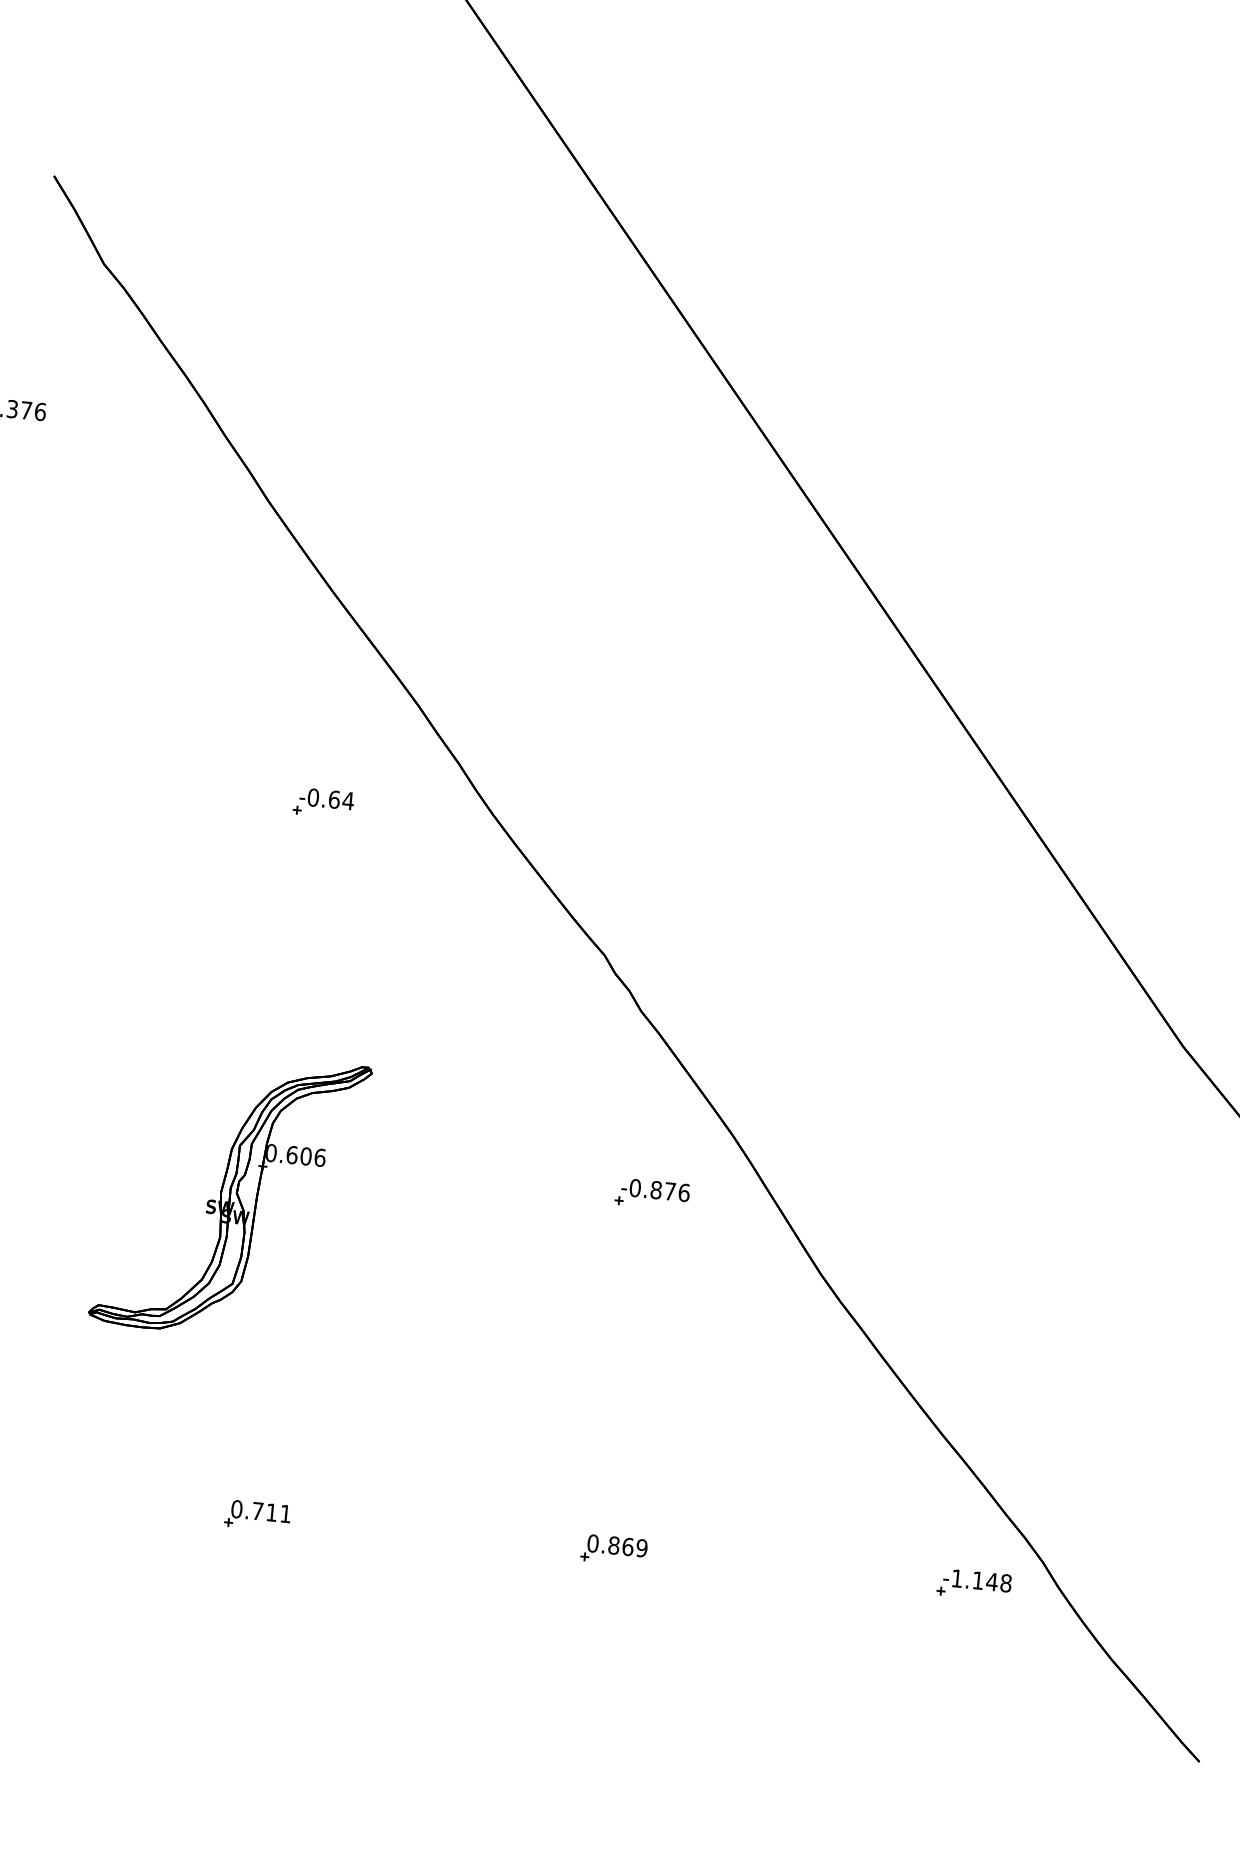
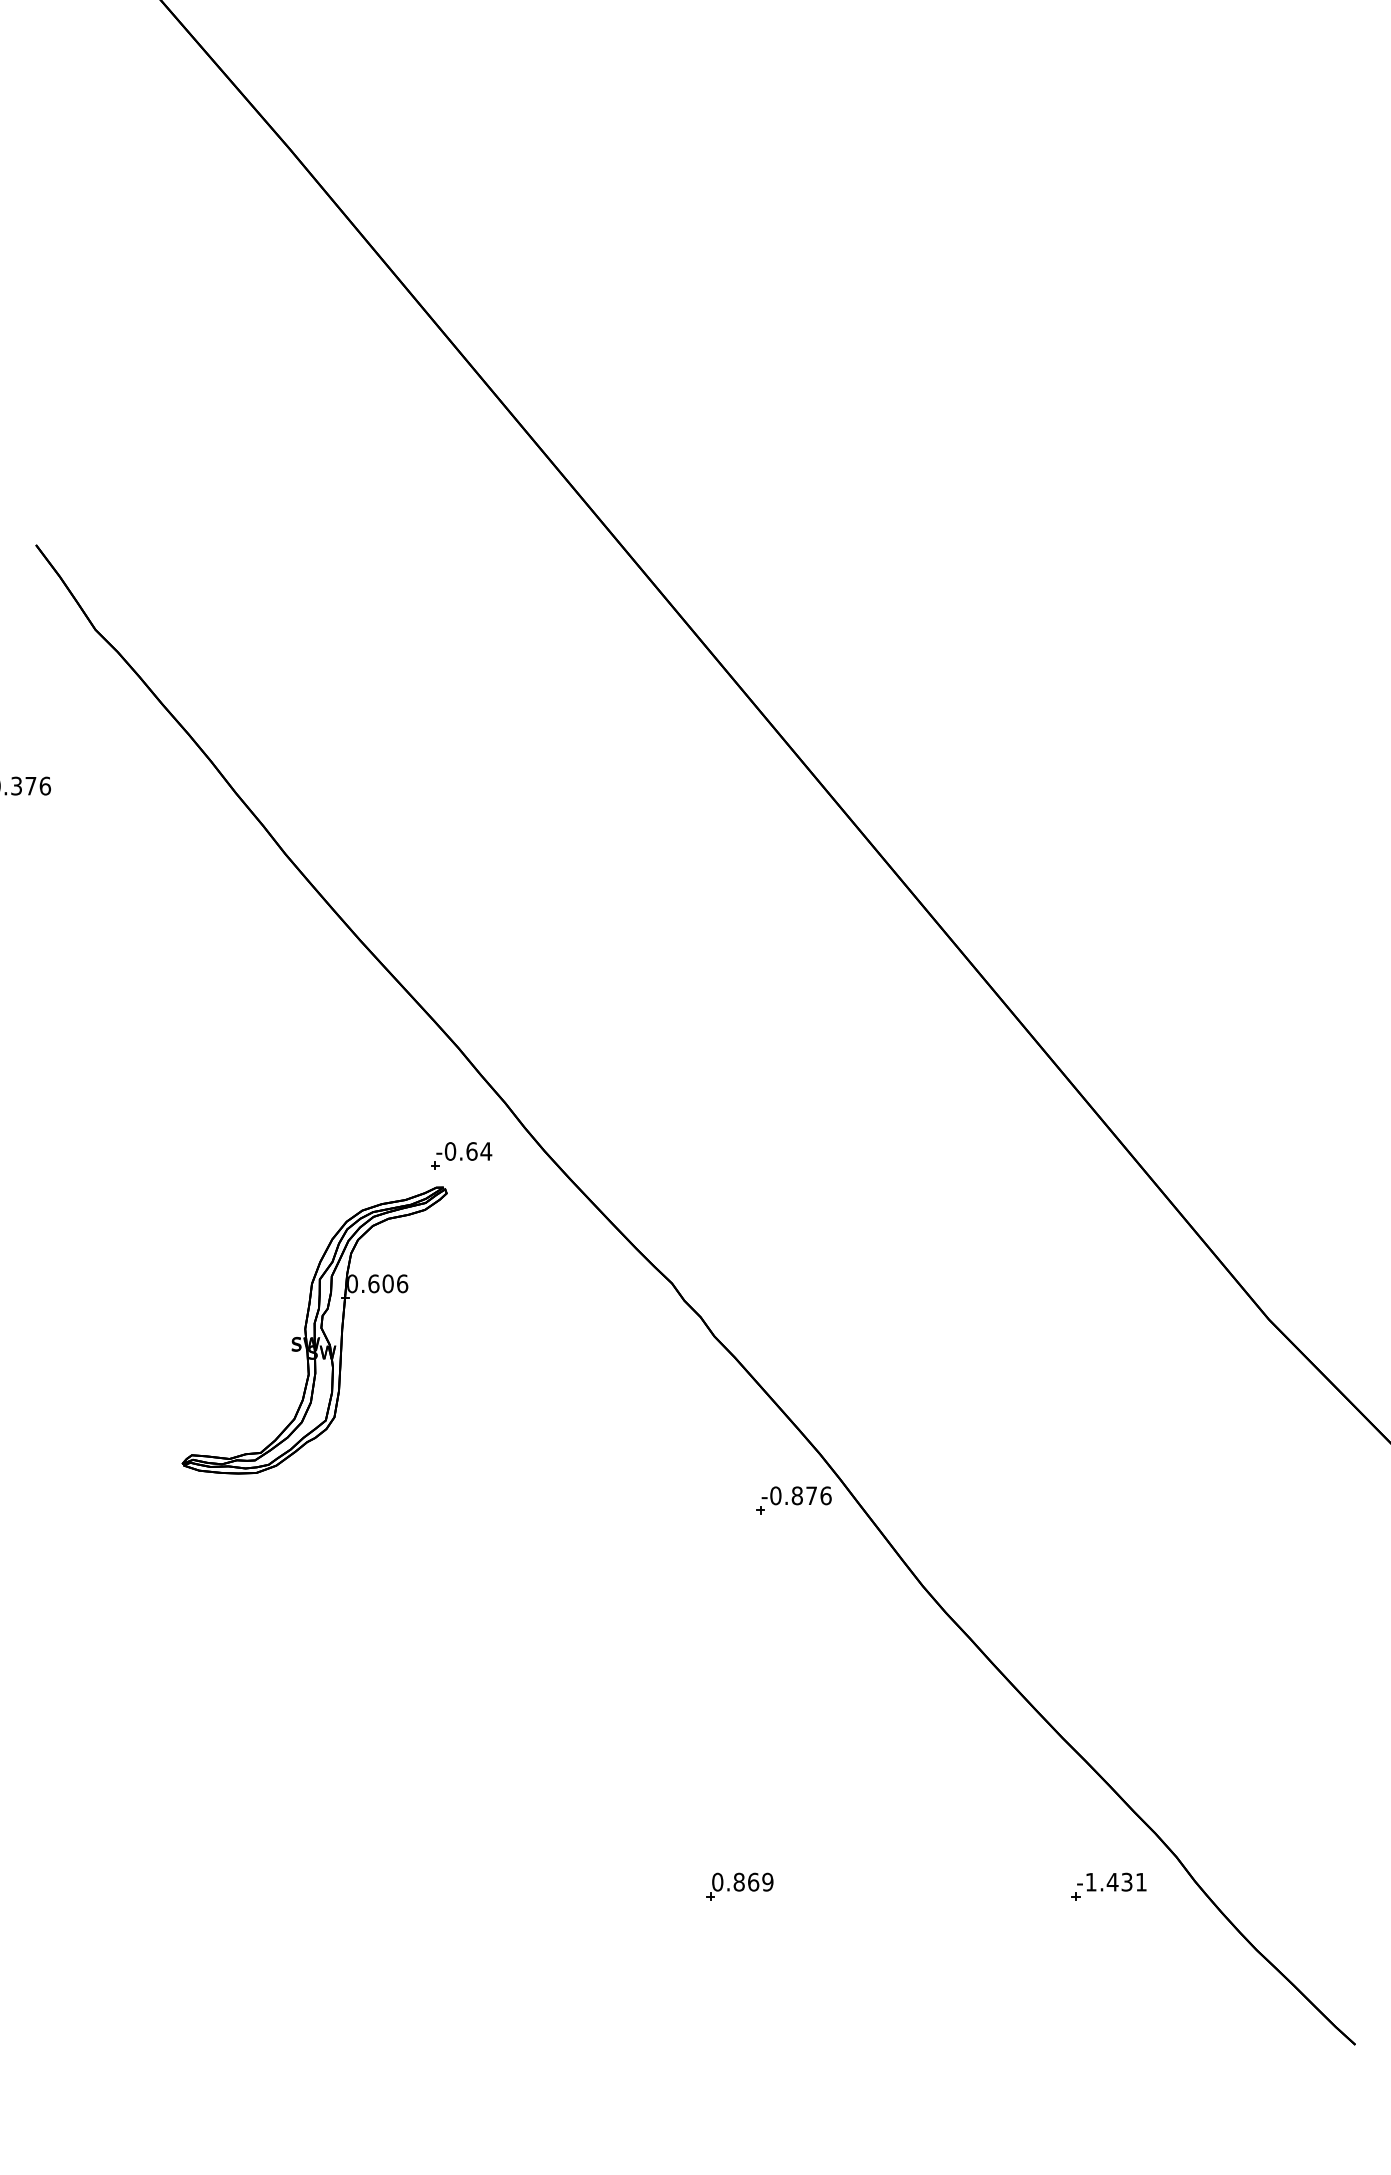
part: (323, 802) -> (461, 1155), moved
part: (652, 1194) -> (793, 1500), moved
part: (229, 1195) -> (314, 1330), moved
part: (258, 1515) -> (374, 1886), removed
text: (991, 1581) -> (1126, 1881), -1.148 -> -1.431

